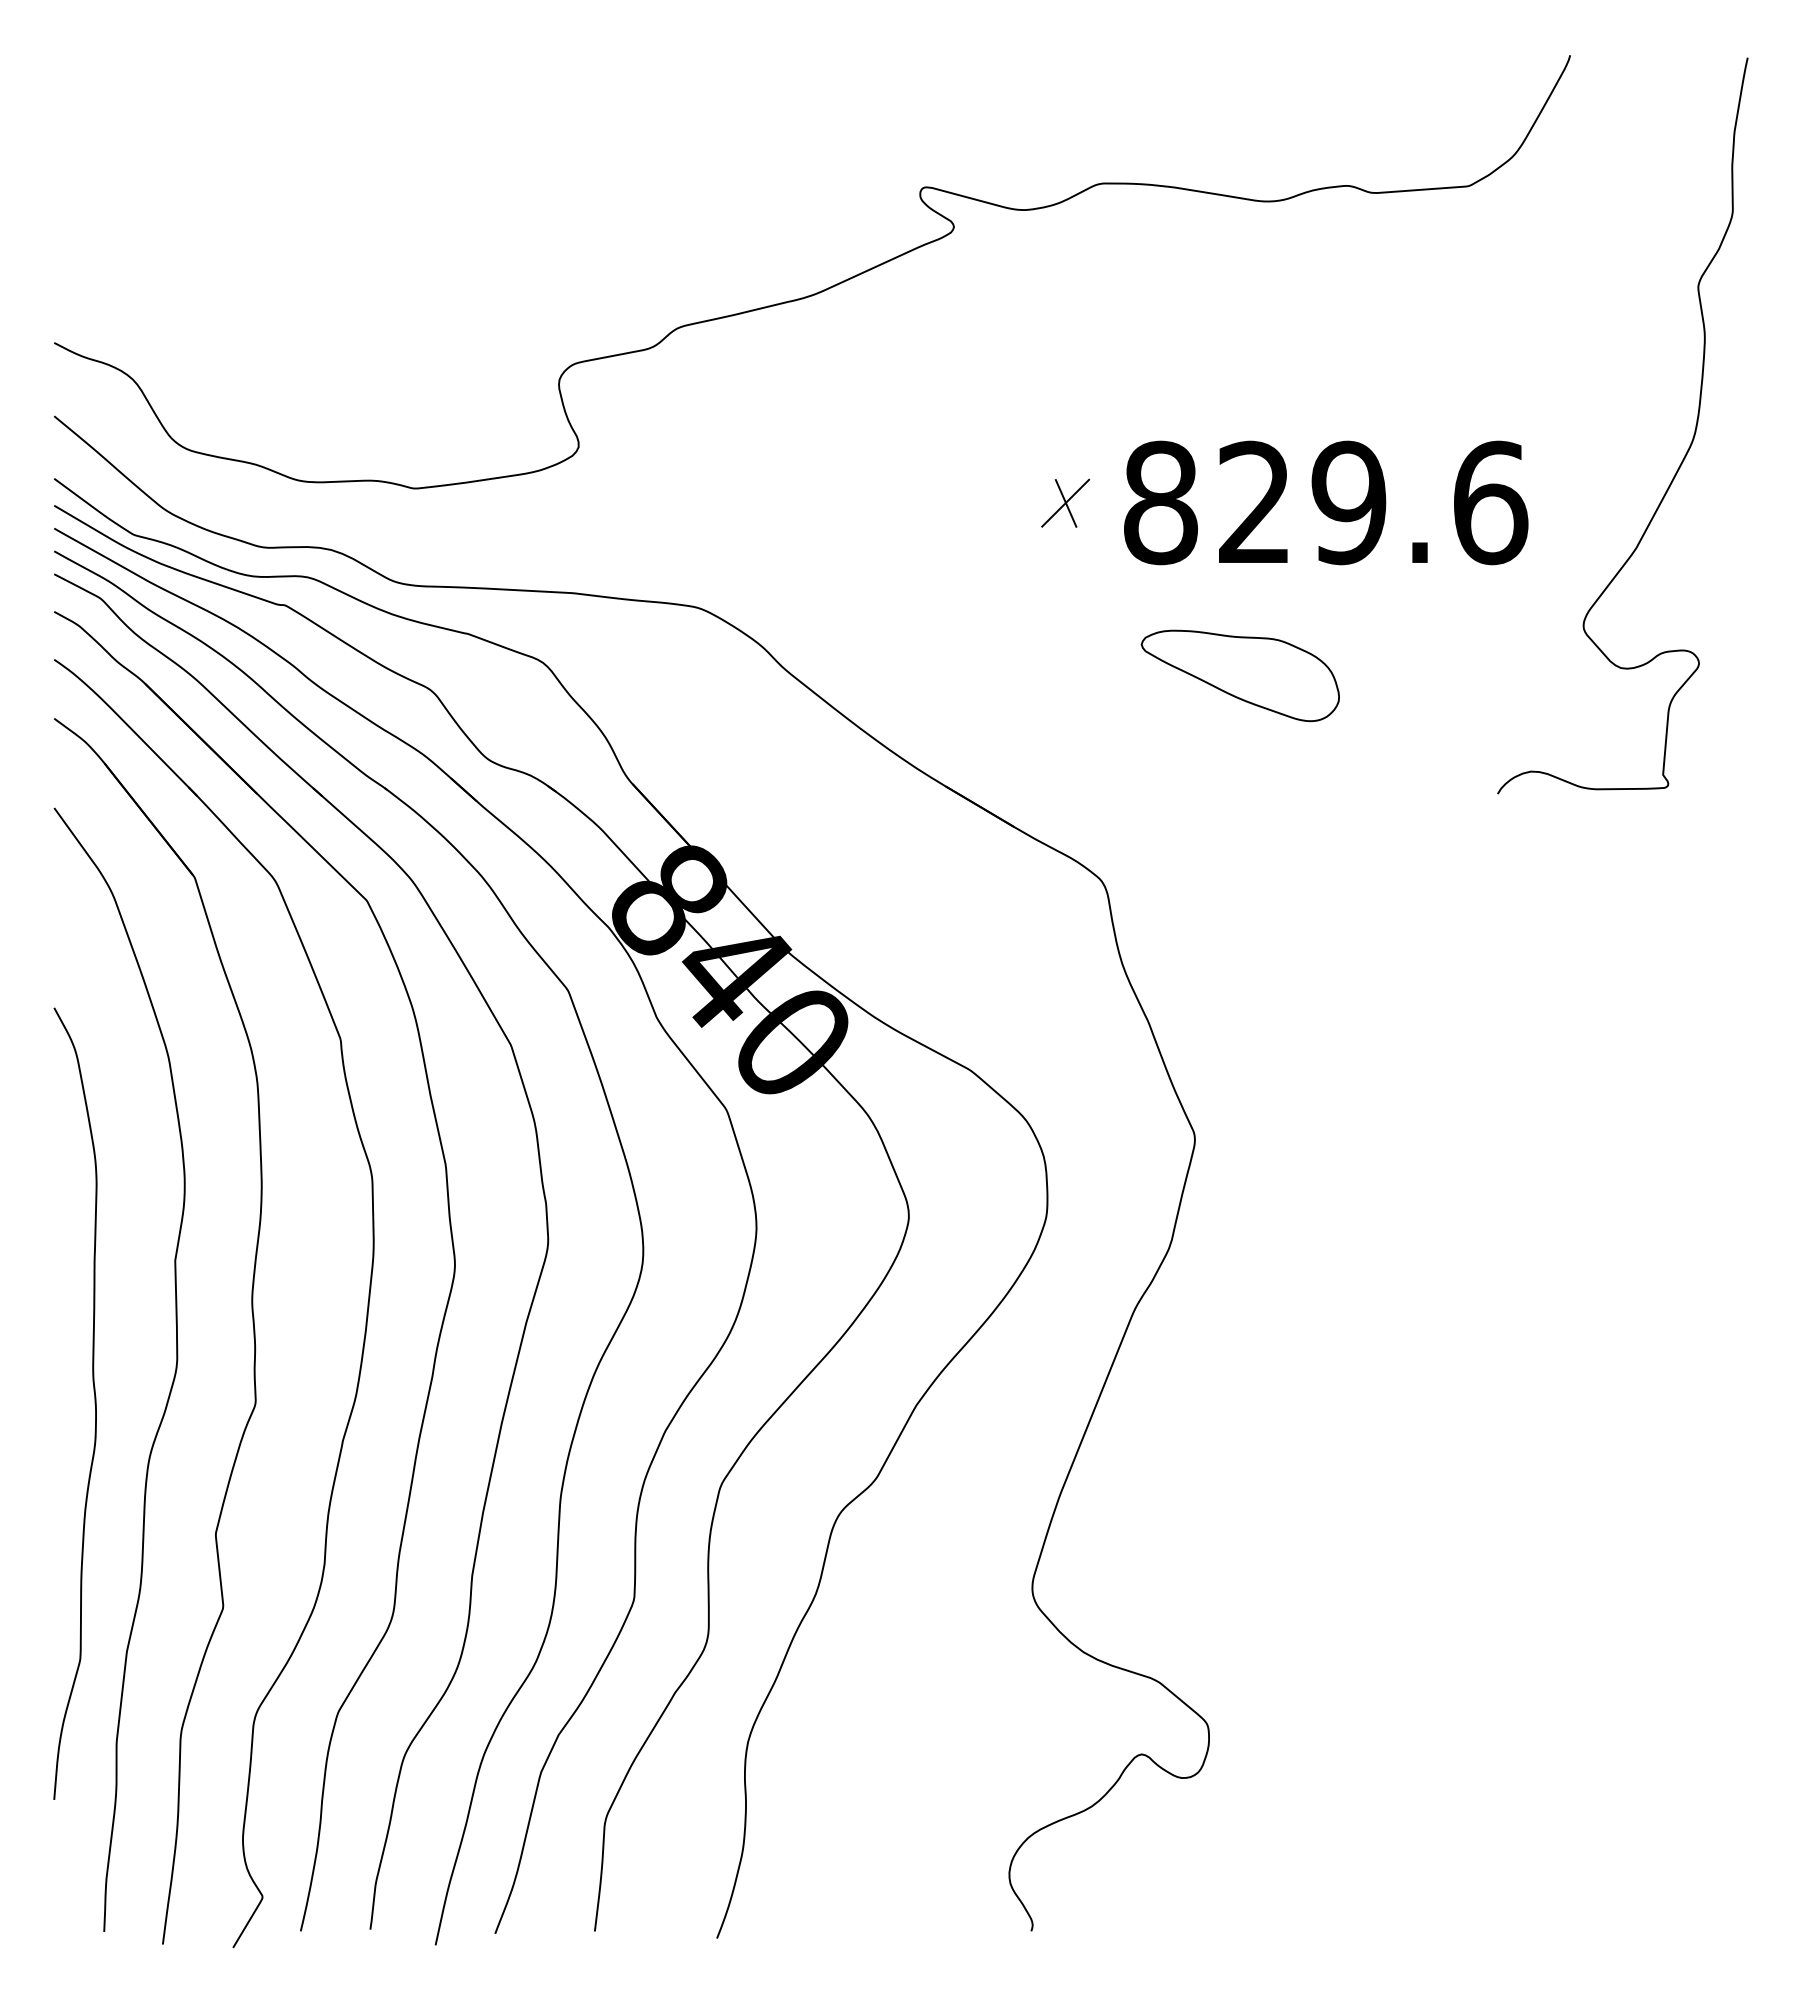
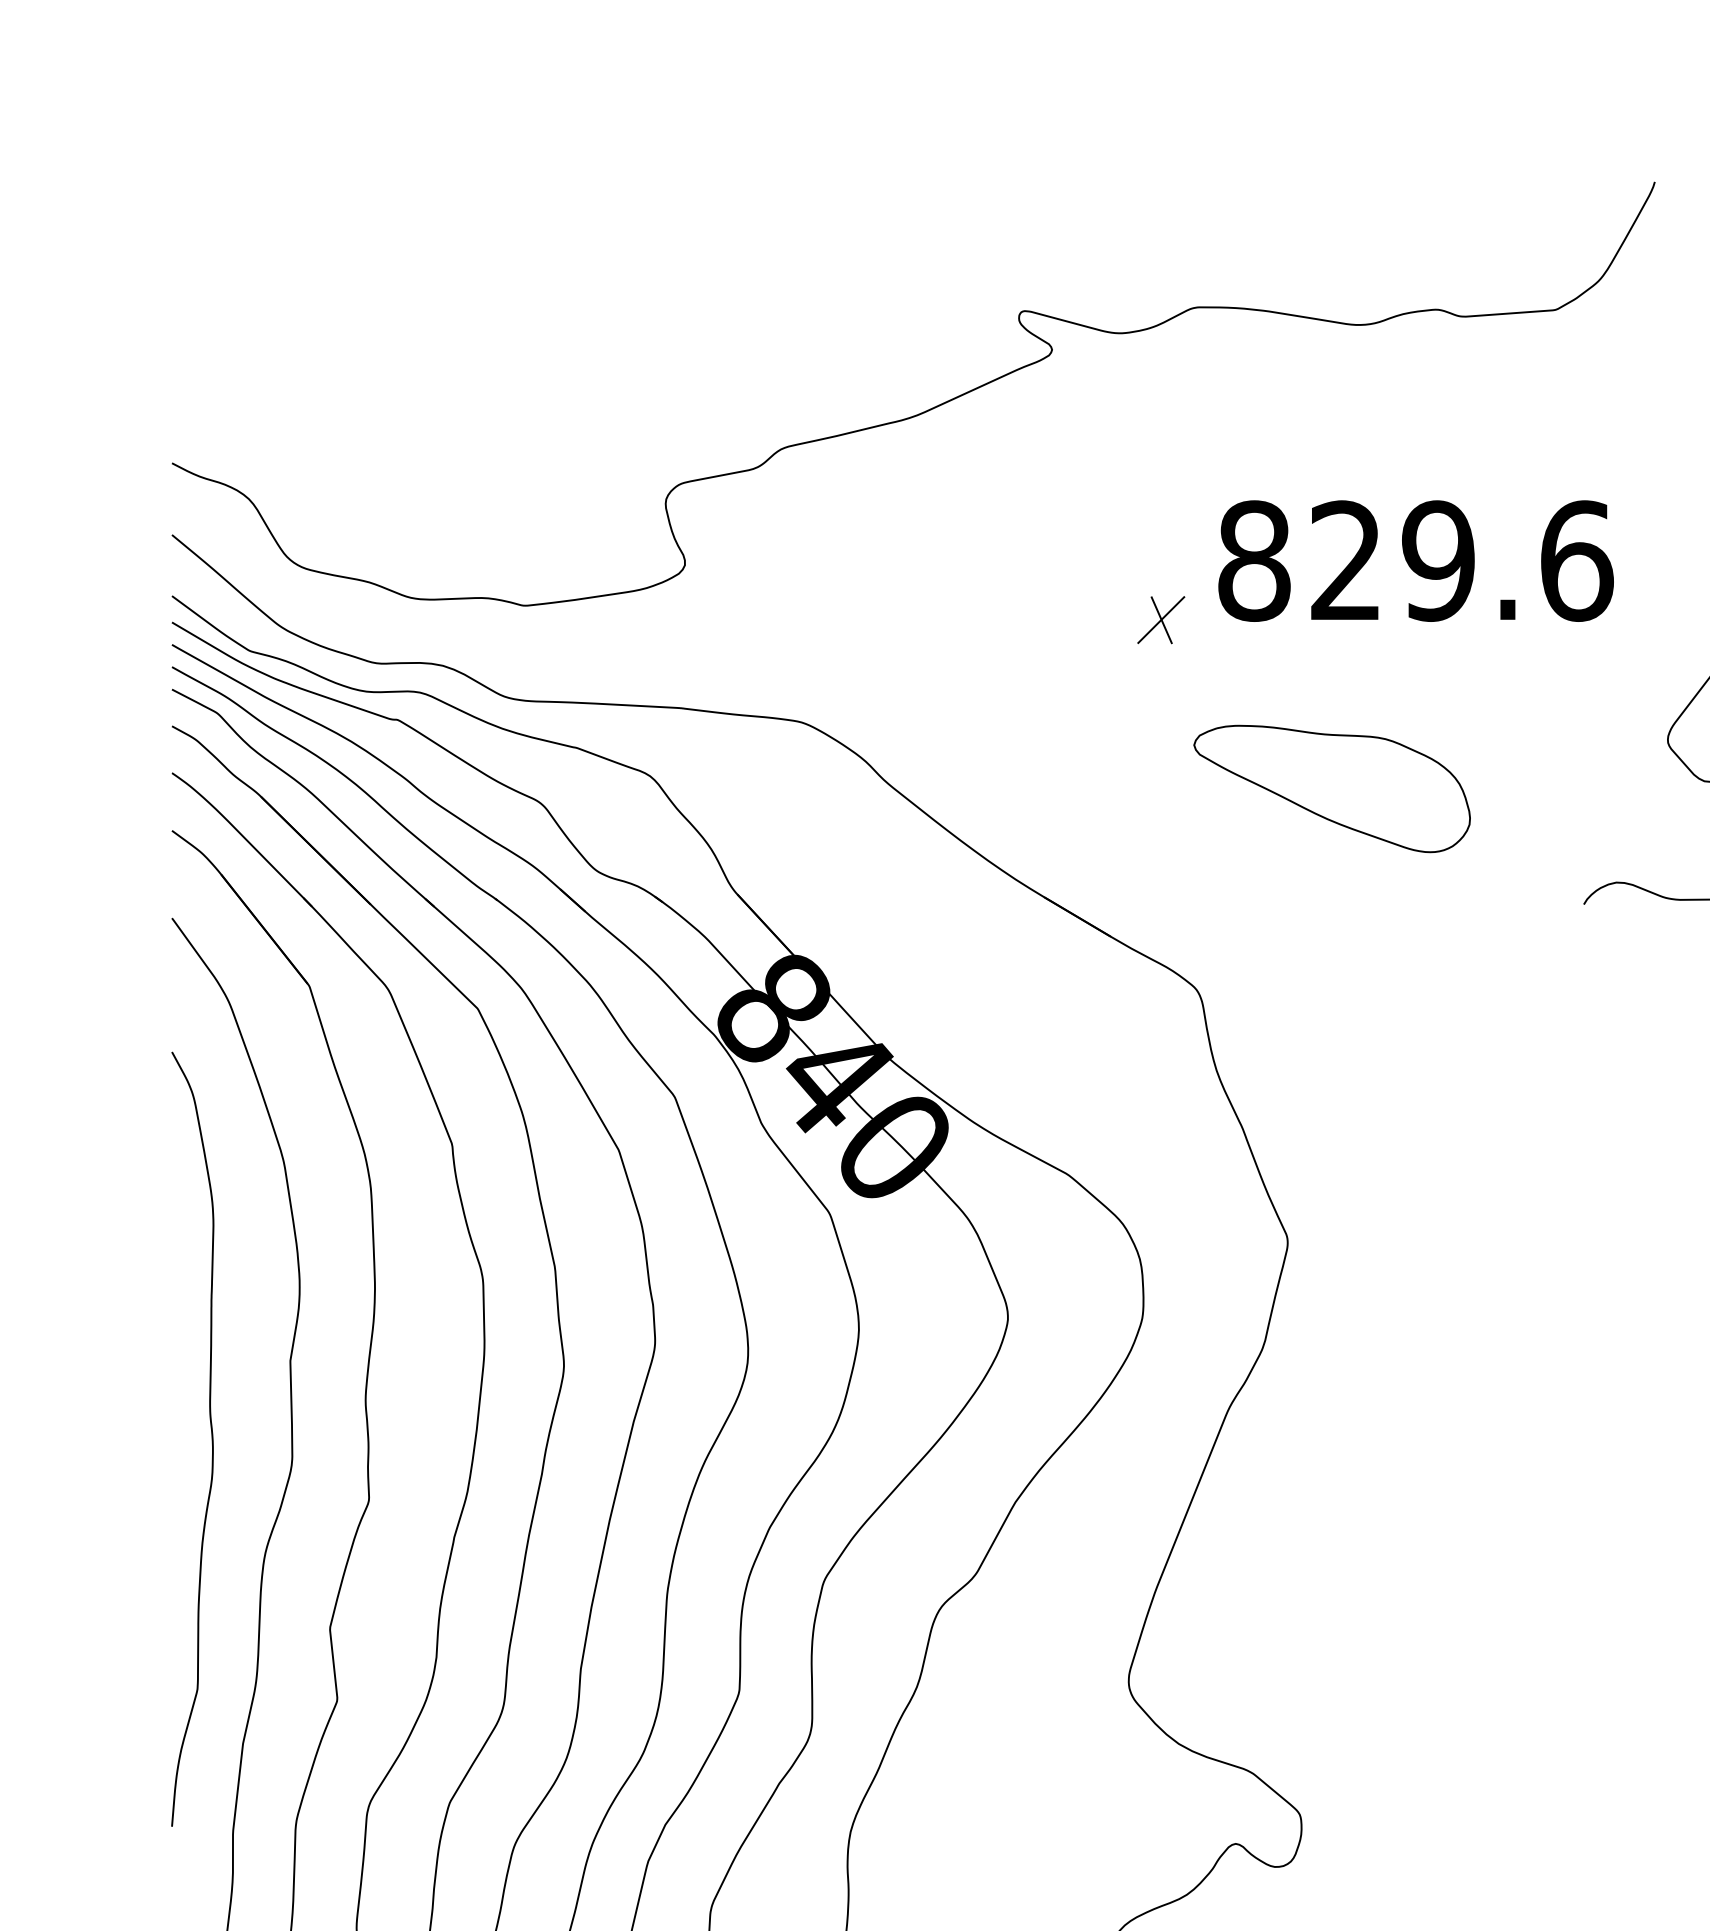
text: (1326, 502) -> (1416, 560), moved
part: (1240, 675) -> (1332, 788), size x1.43
curve: (94, 1403) -> (211, 1439), moved

